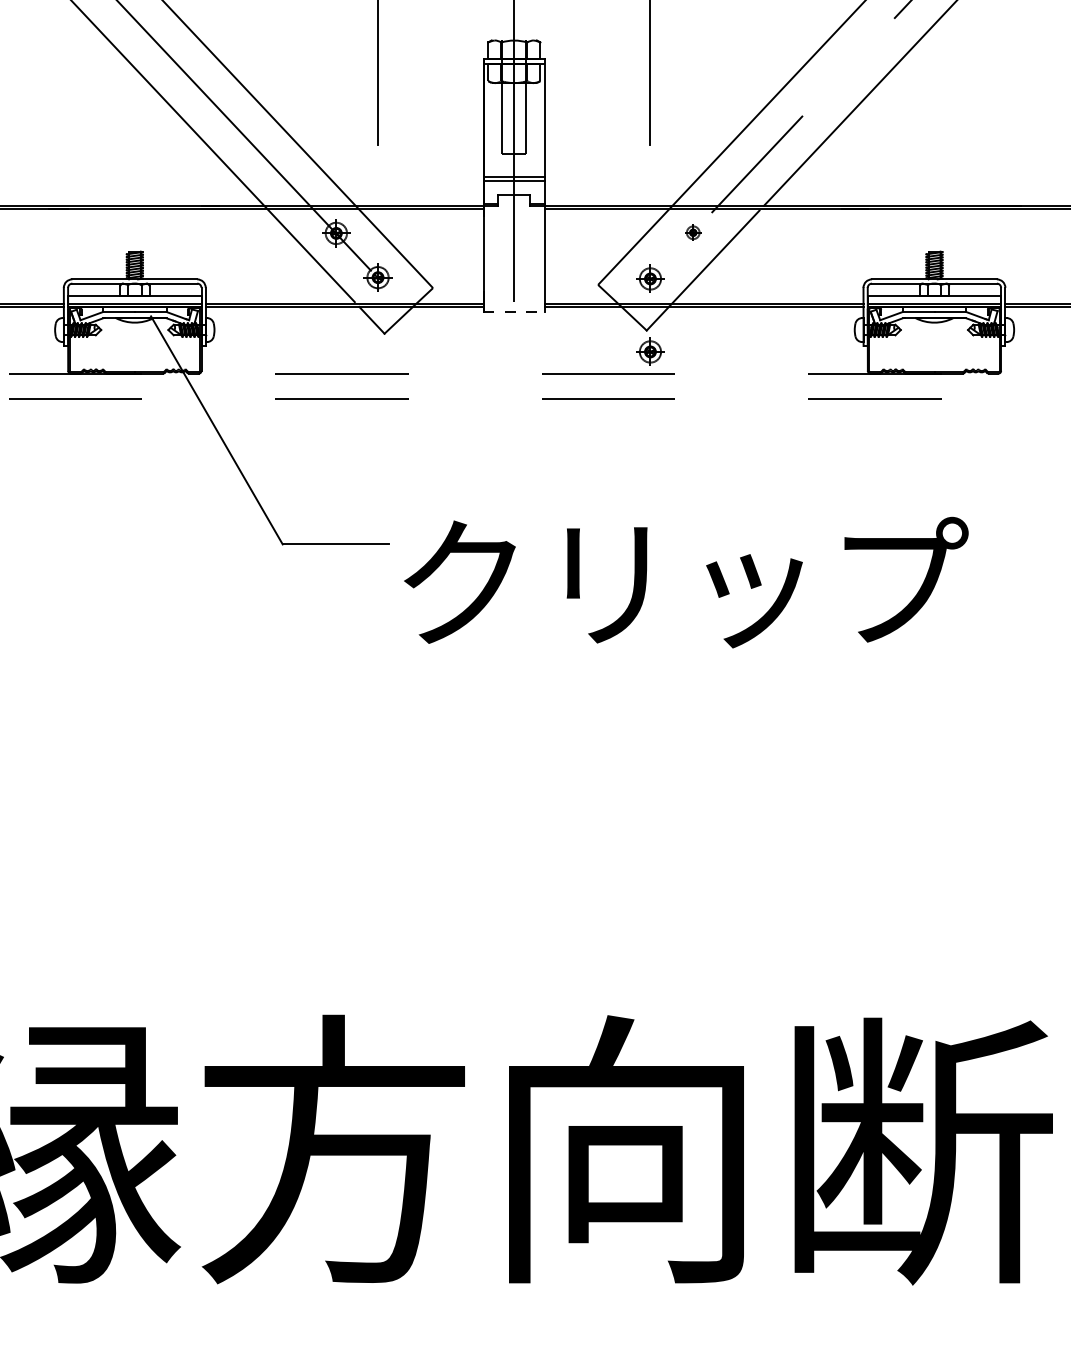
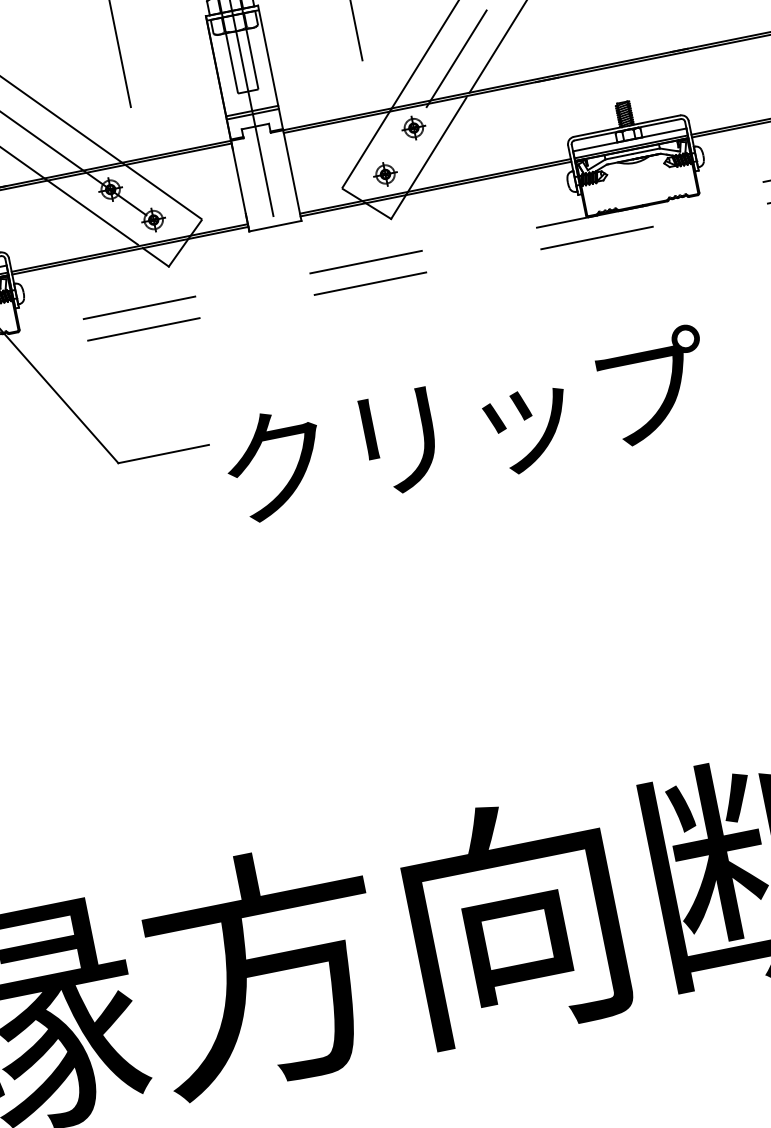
part: (693, 232) -> (414, 127), size x1.67
line: (514, 312) -> (275, 226), dashed -> solid
part: (650, 351) -> (397, 236), removed

